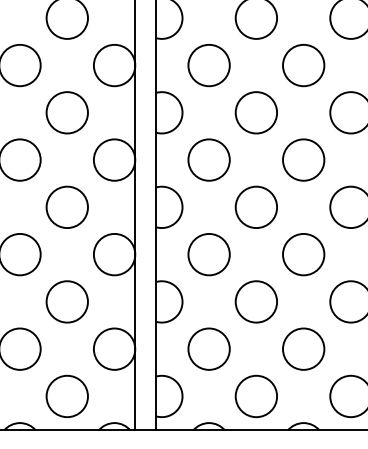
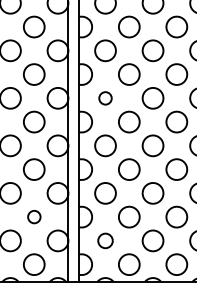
circle: (209, 65) -> (105, 98), size x0.6
circle: (67, 300) -> (34, 216), size x0.6
circle: (209, 348) -> (105, 240), size x0.7

